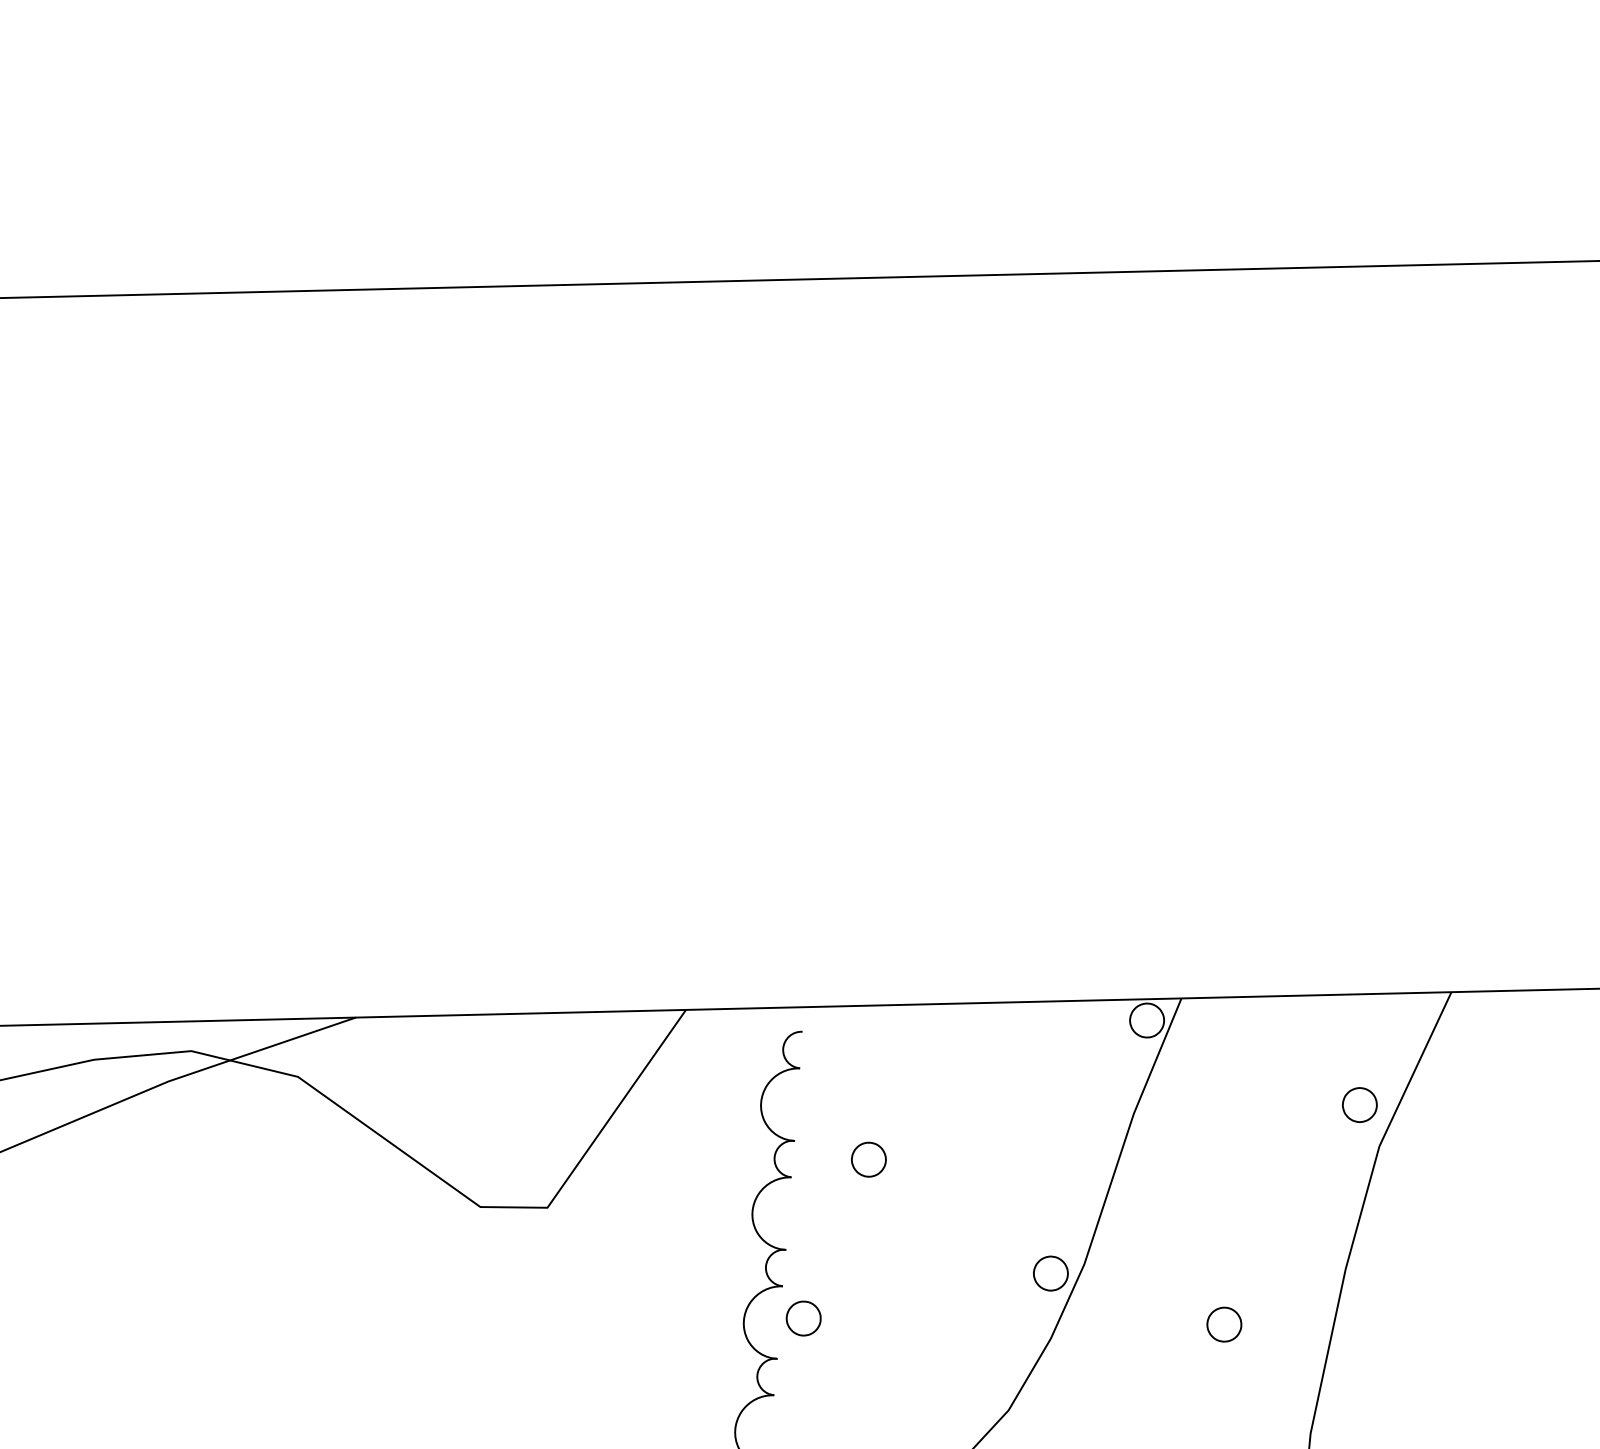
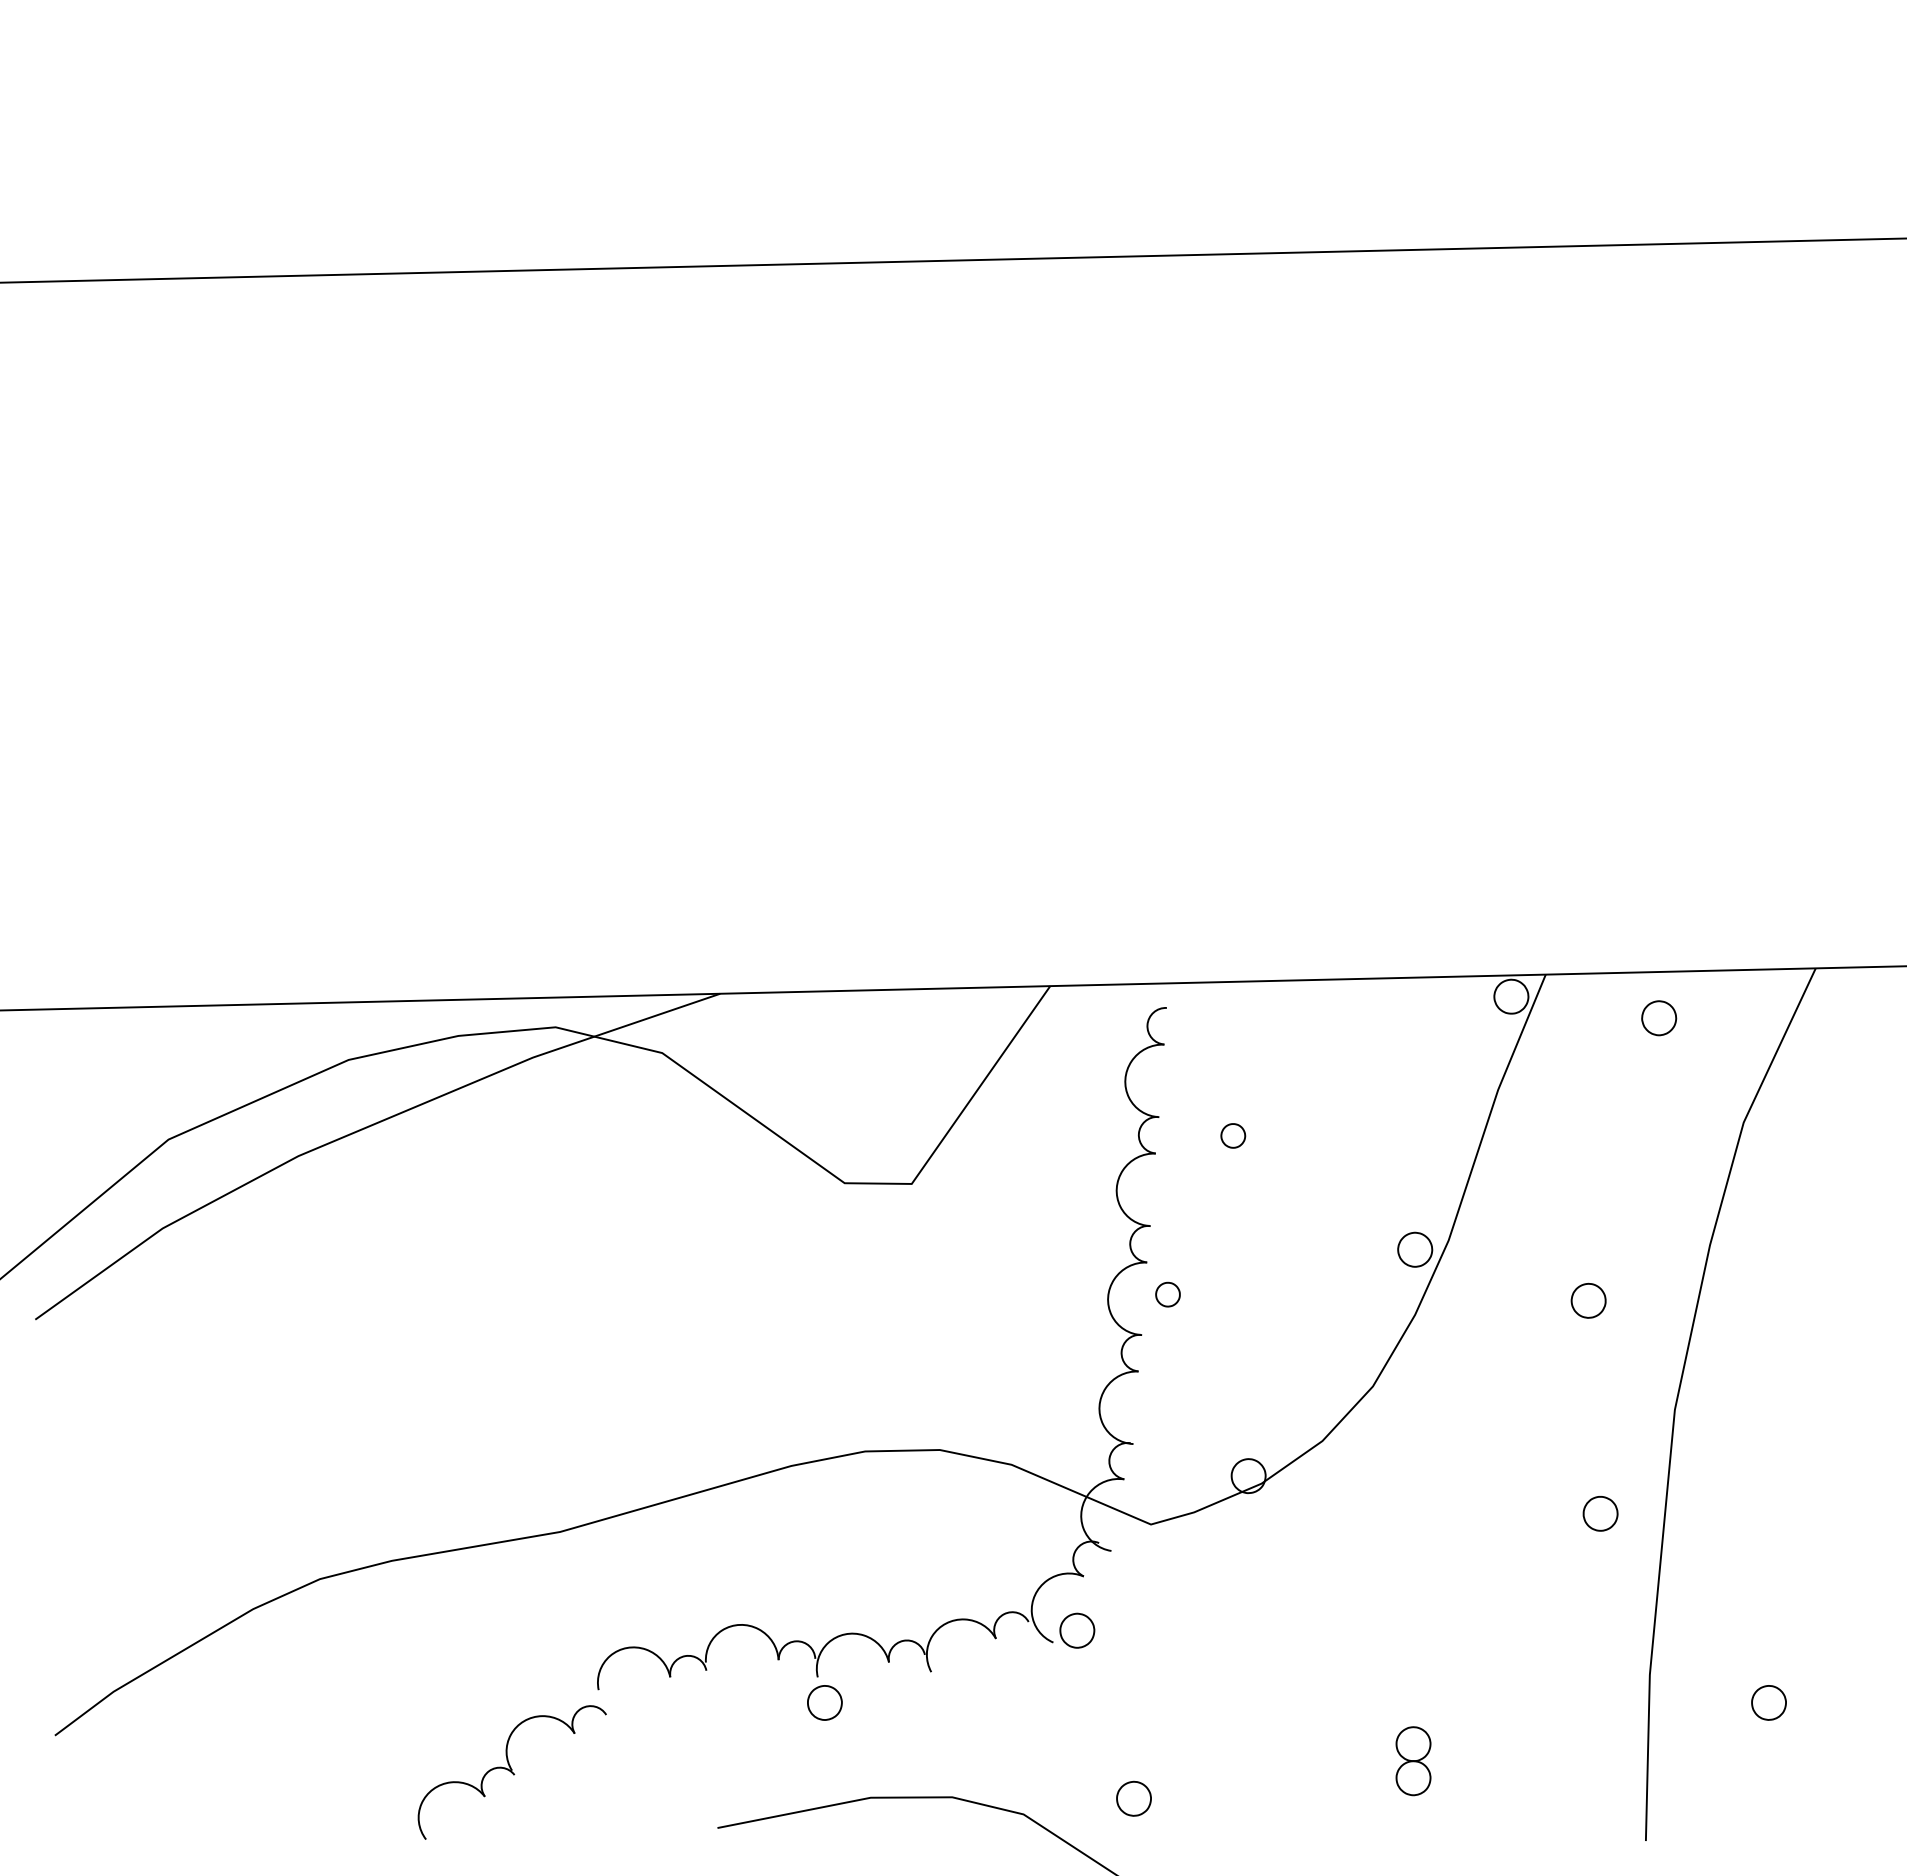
part: (1360, 1105) -> (1659, 1018), moved
part: (869, 1159) -> (1233, 1135), size x0.7
part: (803, 1318) -> (1167, 1294), size x0.7

